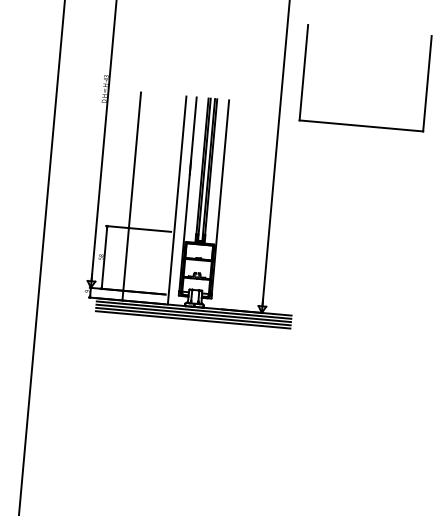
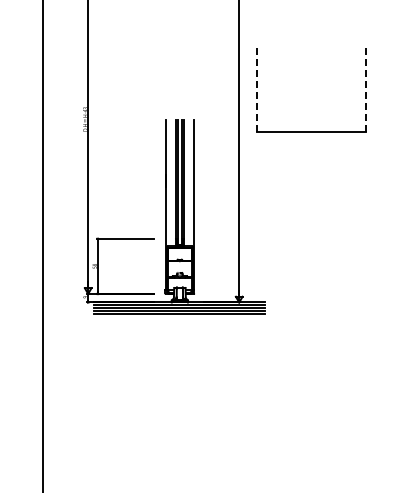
line: (304, 72) -> (257, 89), solid -> dashed
line: (427, 83) -> (365, 89), solid -> dashed
line: (131, 195) -> (116, 210), removed
line: (177, 199) -> (156, 210), removed

